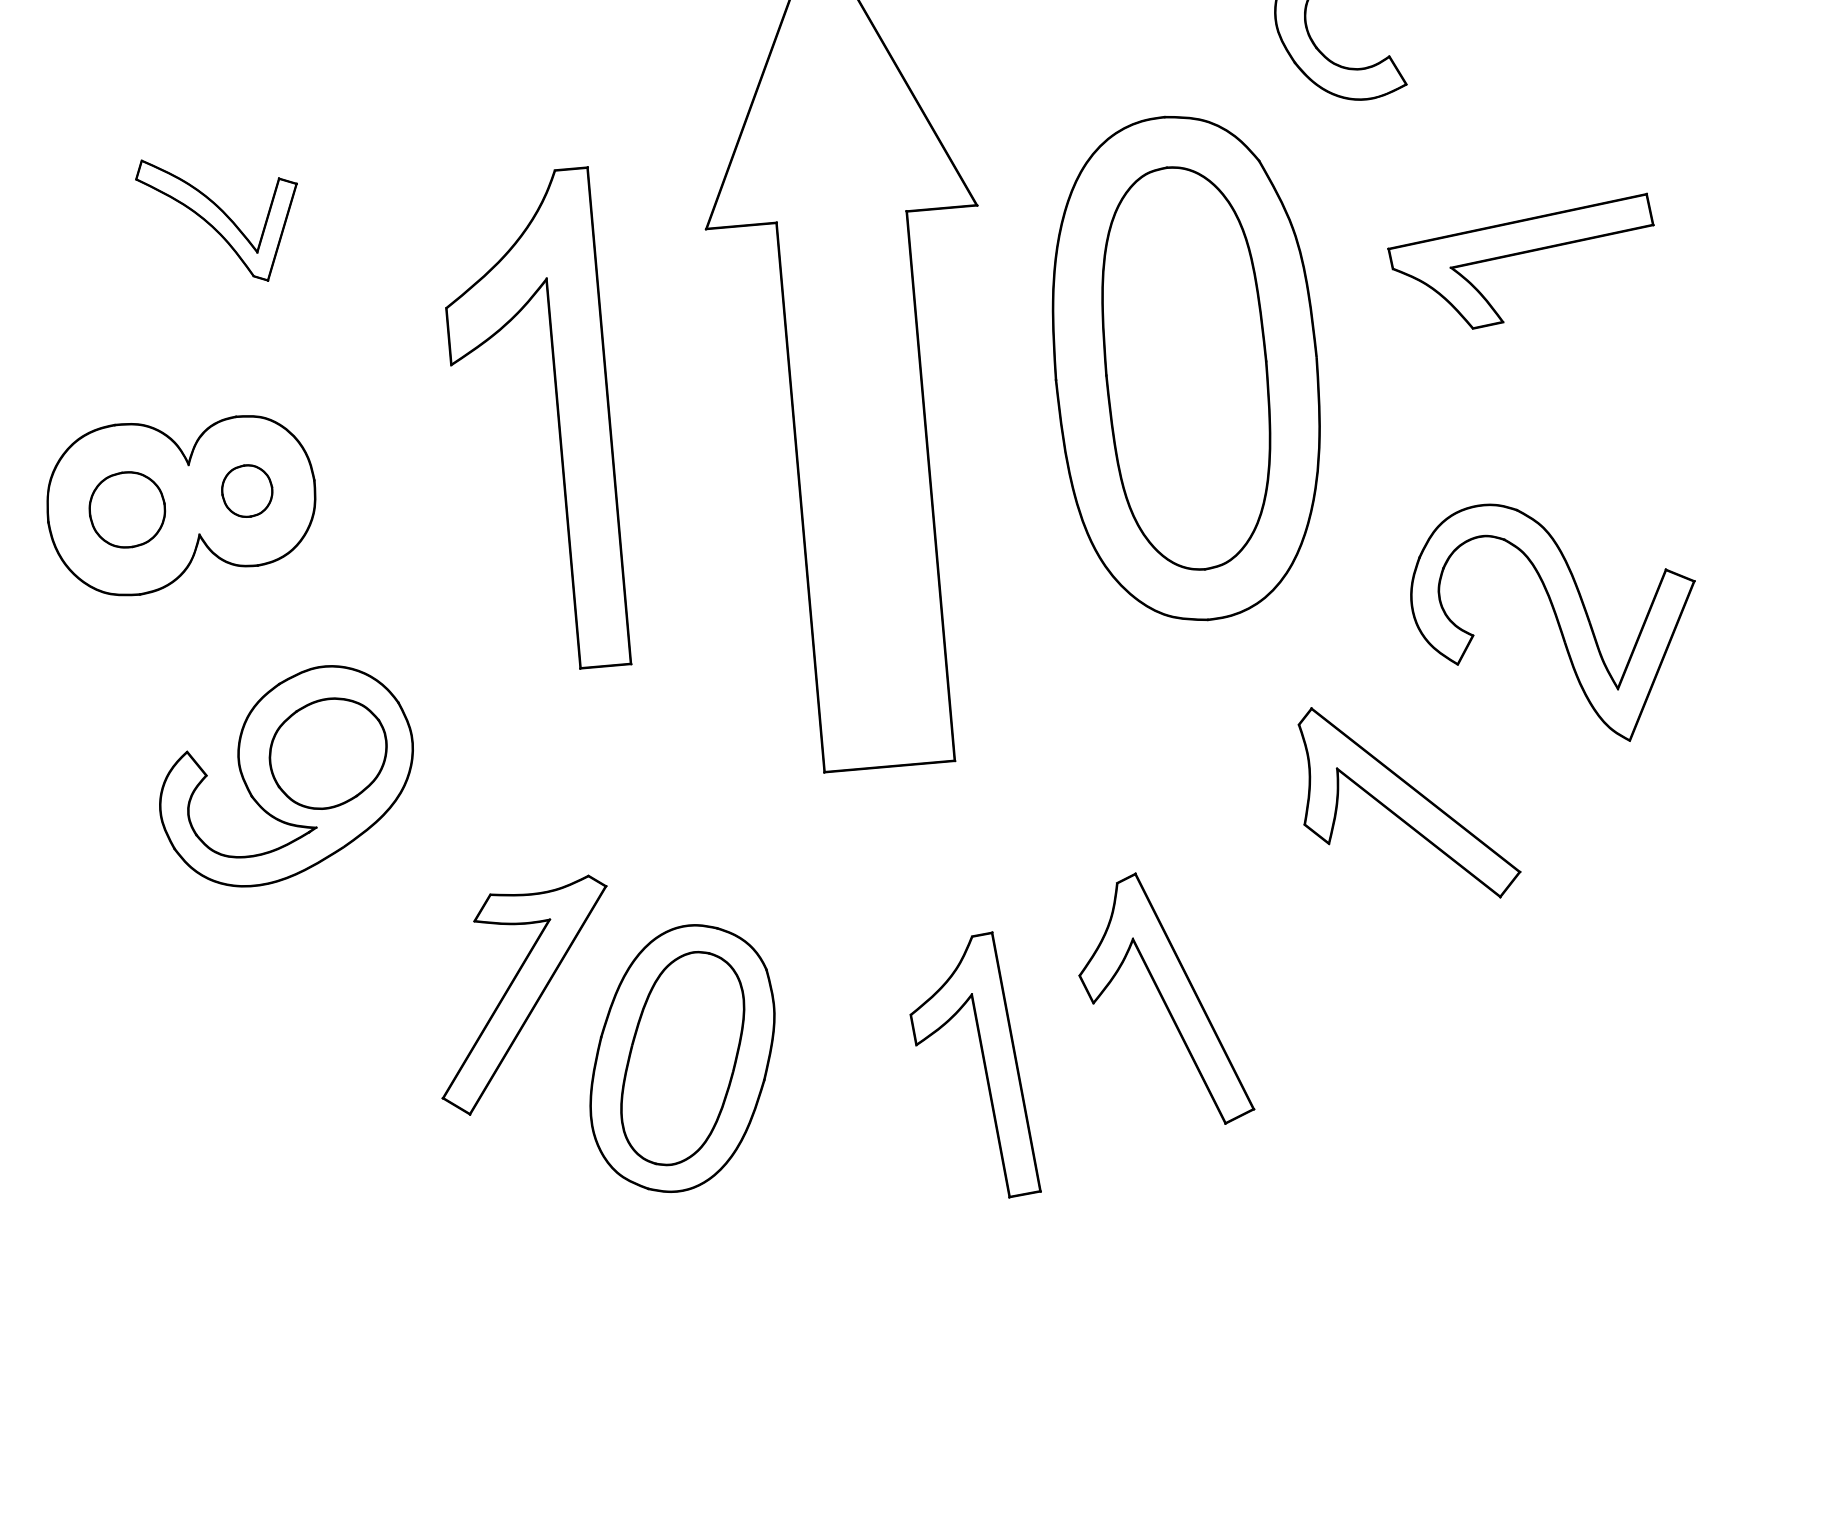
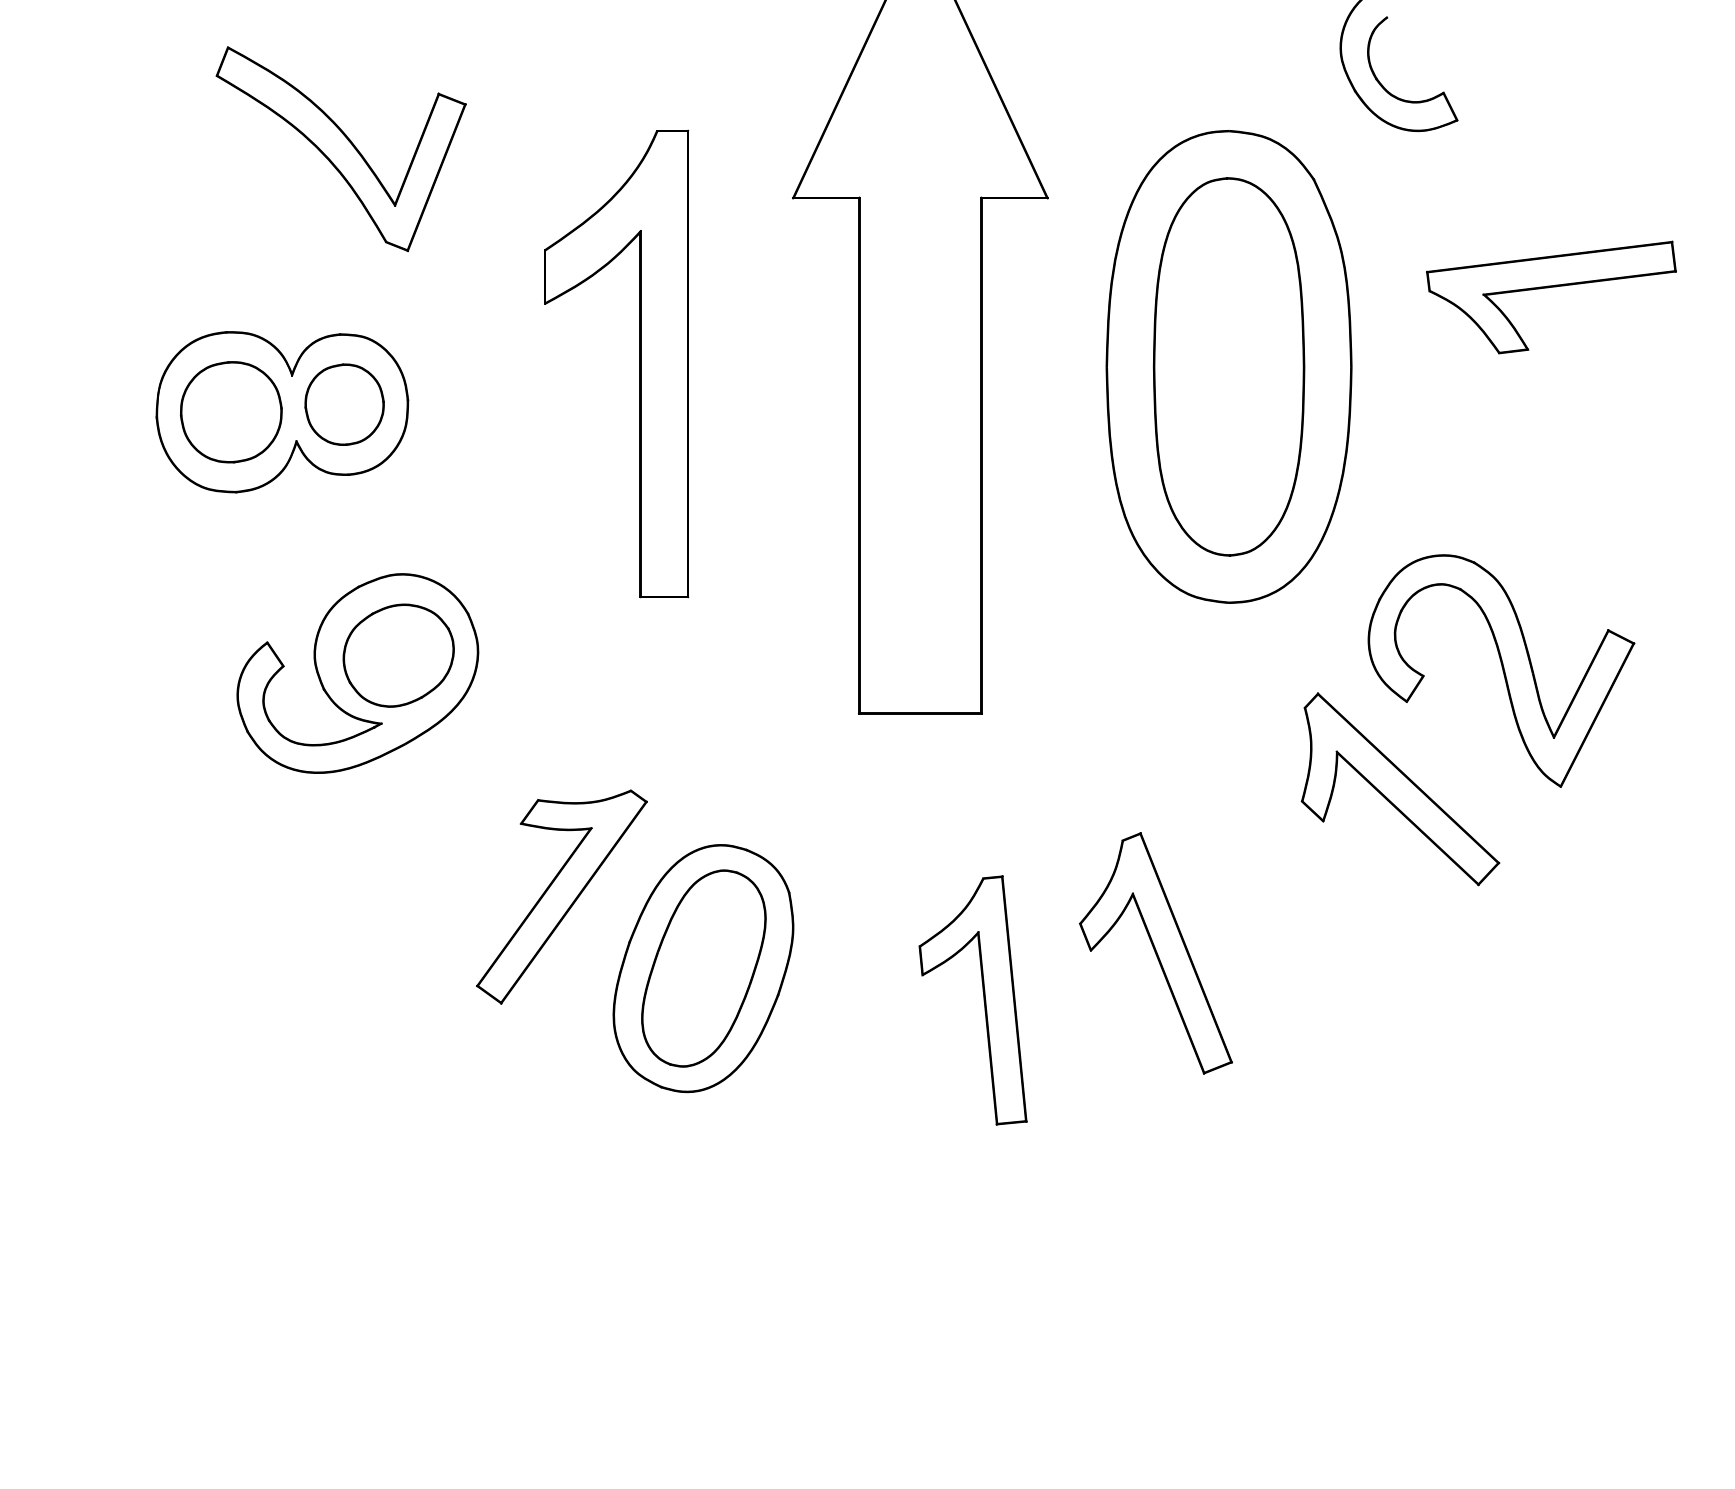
part: (219, 219) -> (340, 149), size x1.67
part: (247, 490) -> (344, 404), size x1.67
part: (127, 510) -> (231, 412), size x1.43
part: (1555, 622) -> (1501, 670), moved

